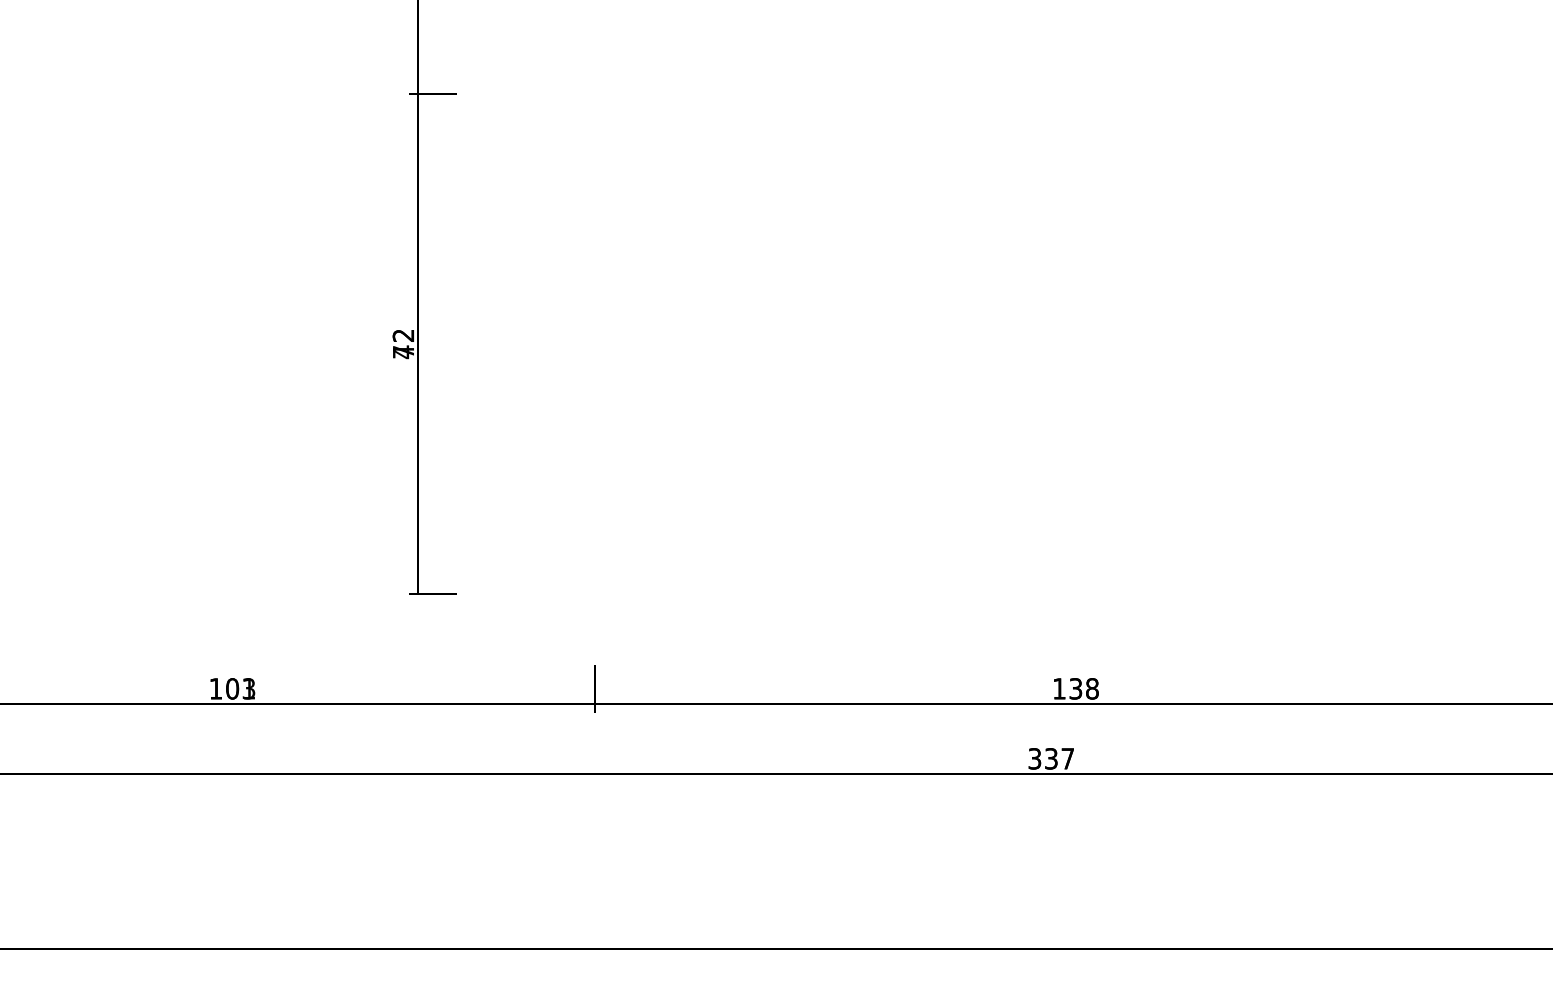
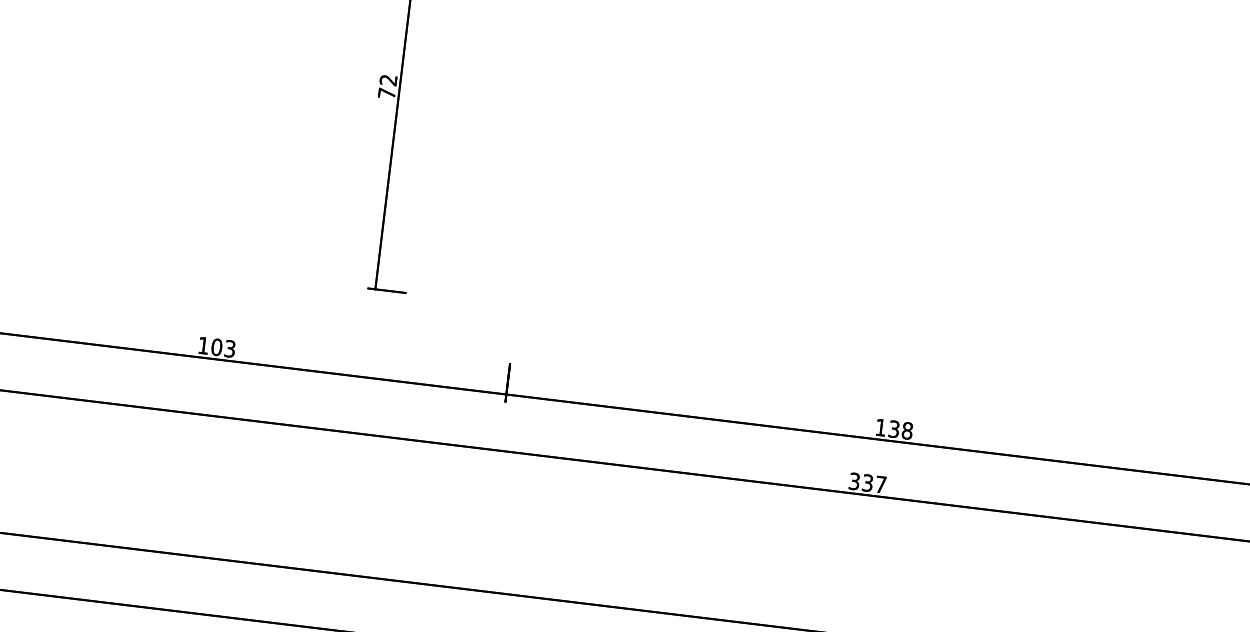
text: (403, 352) -> (386, 93), 42 -> 72
text: (248, 688) -> (229, 348), 101 -> 103

